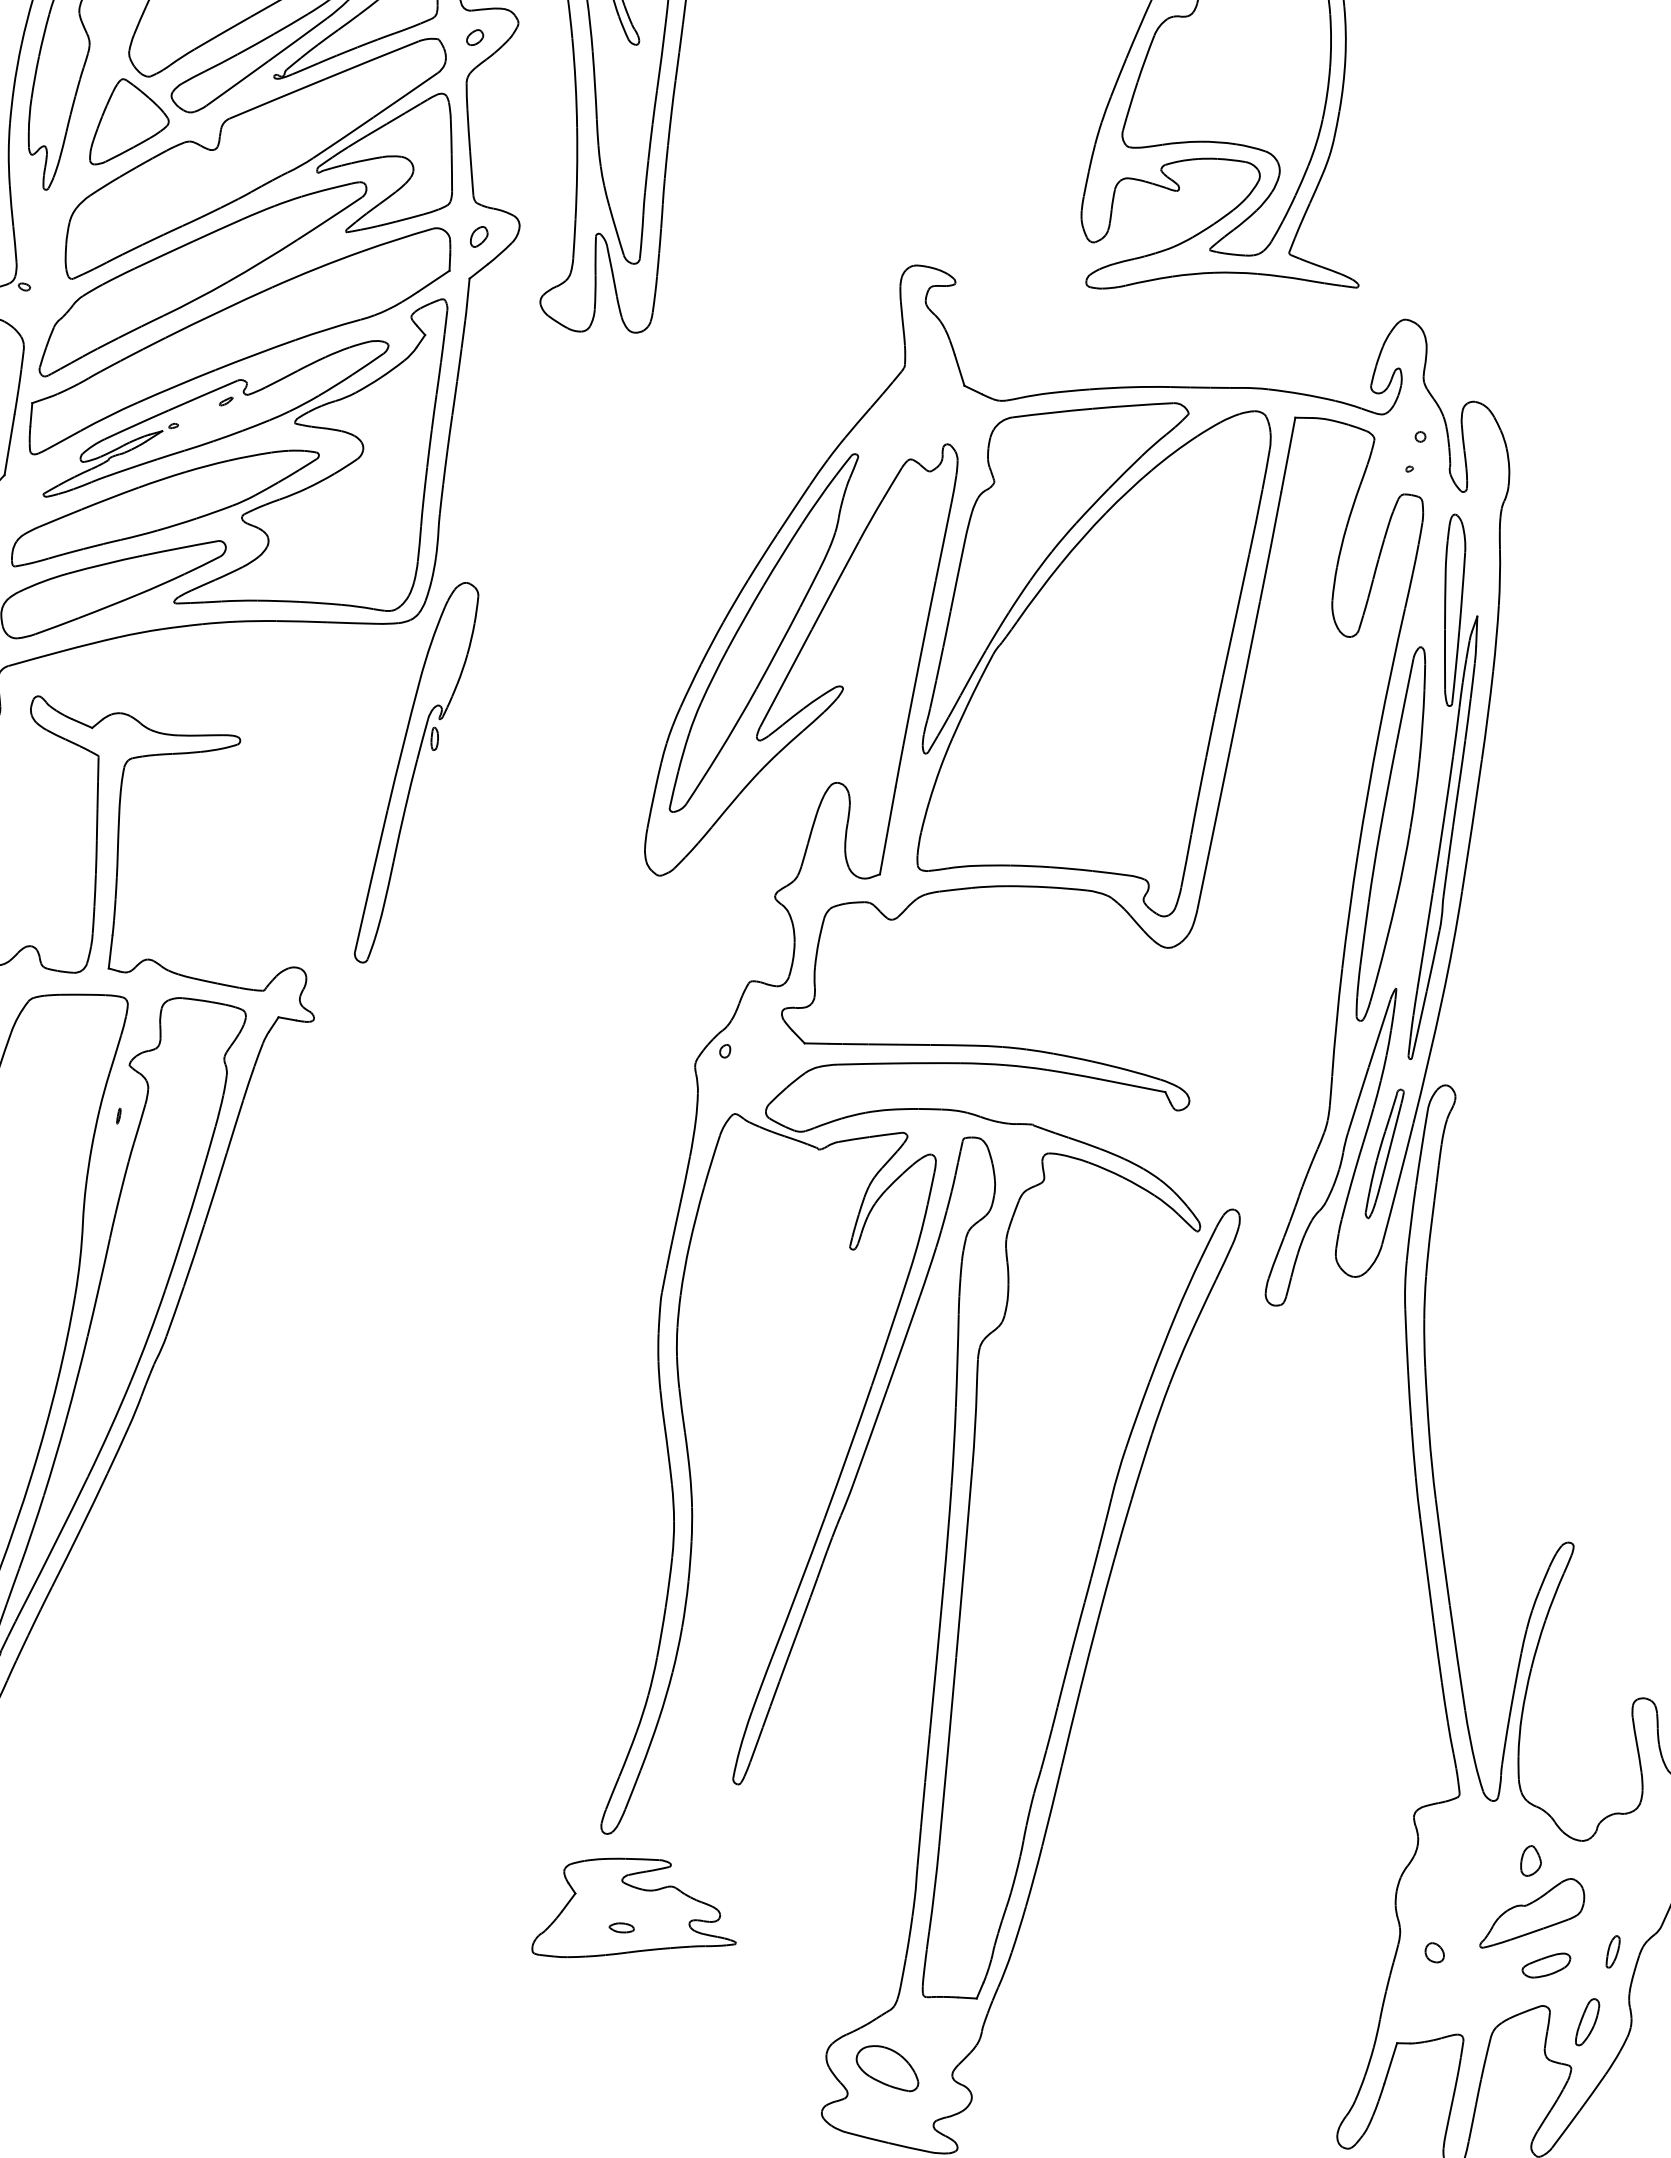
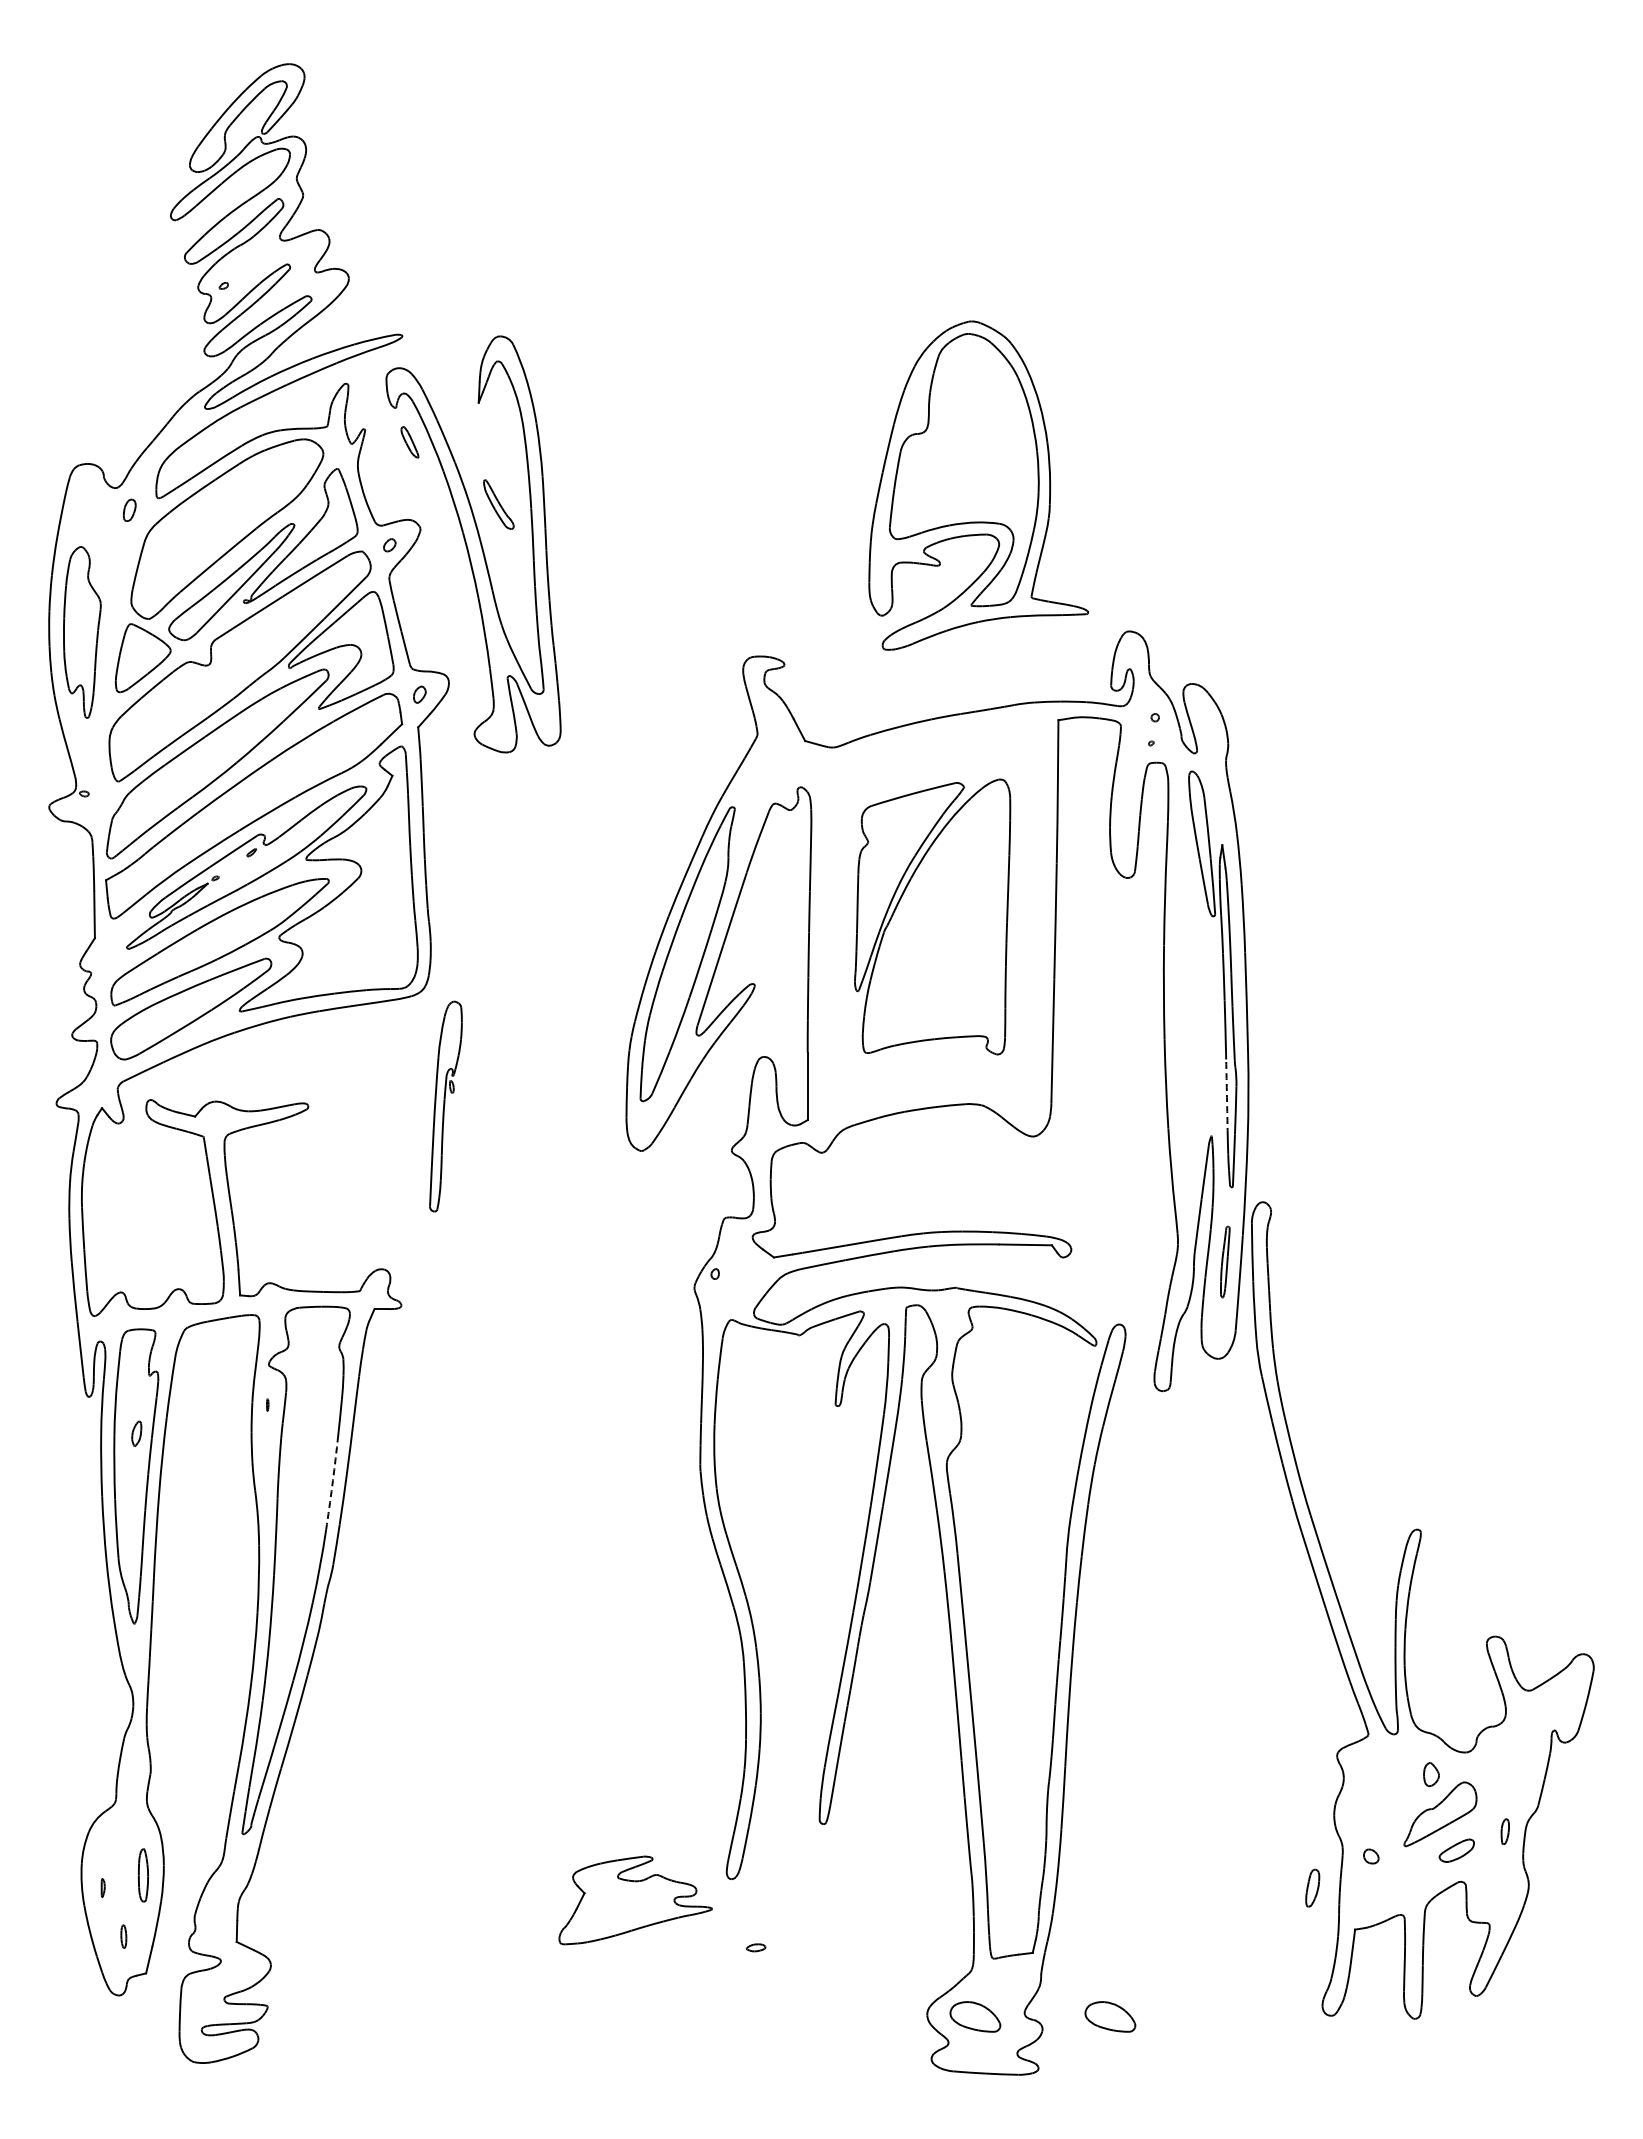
part: (1087, 641) -> (932, 916), size x0.7
part: (416, 772) -> (445, 1106), size x0.7
part: (1394, 834) -> (1189, 1020), removed
arc: (1424, 942) -> (1226, 1097), solid -> dashed
part: (1385, 1153) -> (1225, 1261), size x0.7
arc: (183, 1235) -> (332, 1486), solid -> dashed
part: (639, 1914) -> (635, 1900), moved
part: (1587, 2021) -> (1312, 1887), moved
part: (1062, 2098) -> (1110, 2016), added

